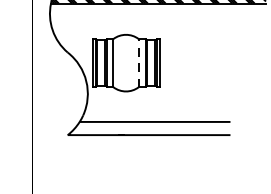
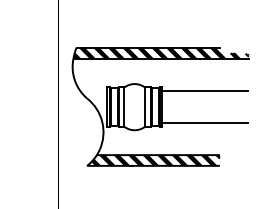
line: (211, 42) -> (204, 90), added
line: (138, 63) -> (144, 107), dashed -> solid
line: (211, 83) -> (204, 123), added
hatch: (151, 128) -> (155, 160), added

